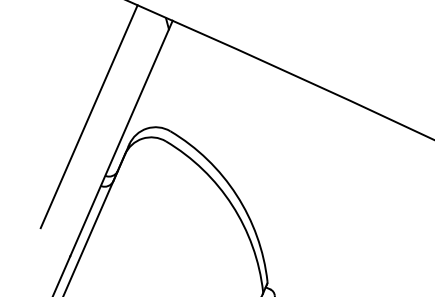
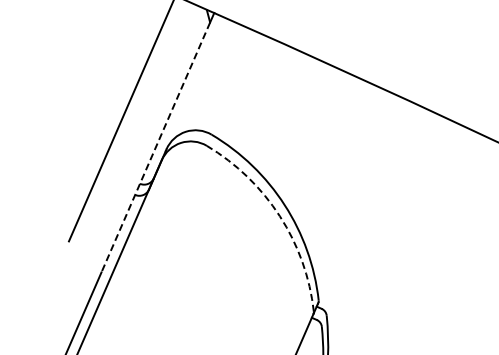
line: (119, 142) -> (155, 147), solid -> dashed
arc: (231, 205) -> (279, 216), solid -> dashed

